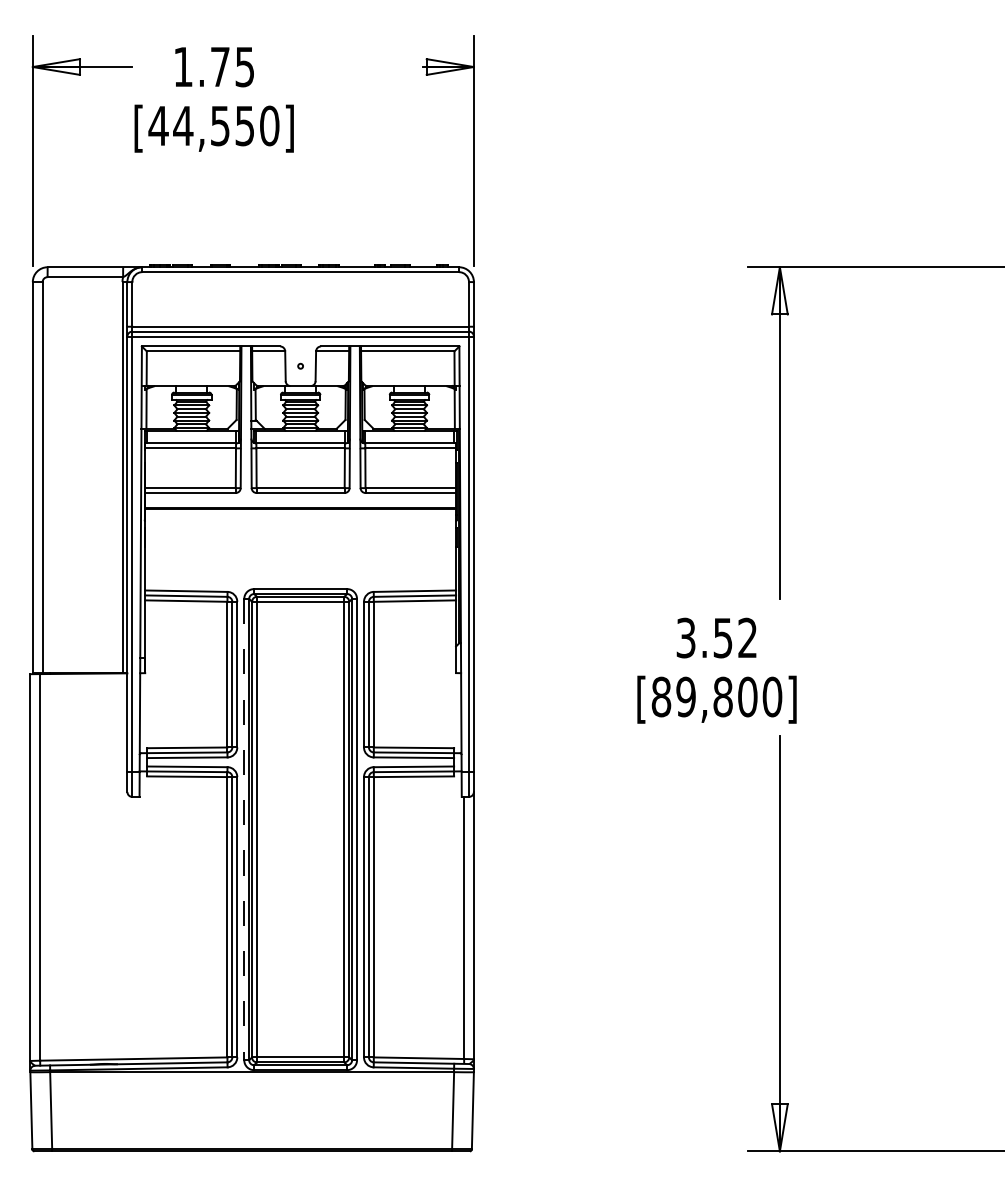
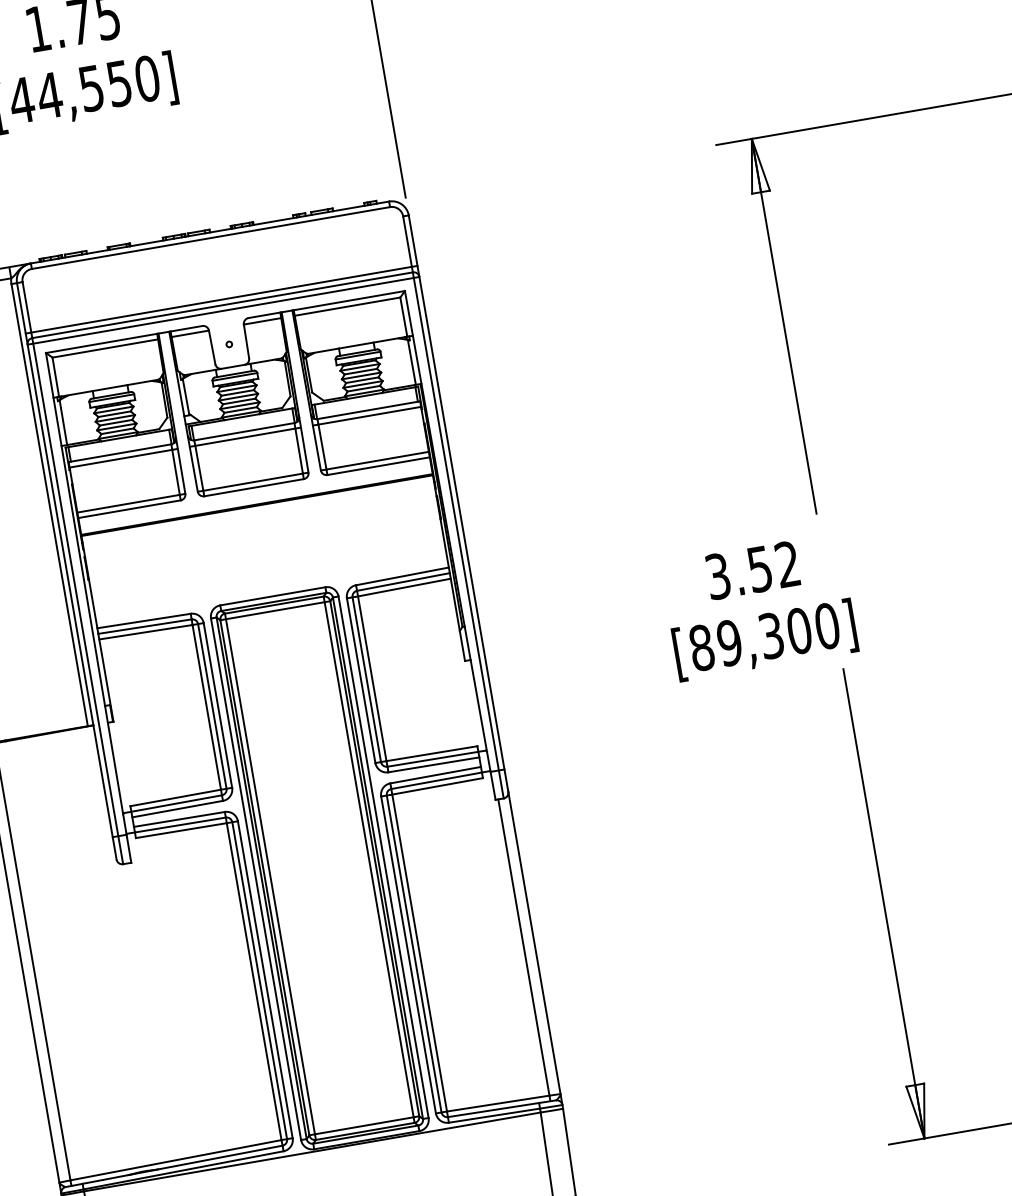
text: (722, 696) -> (770, 635), [89,800] -> [89,300]
line: (244, 829) -> (256, 879), dashed -> solid

